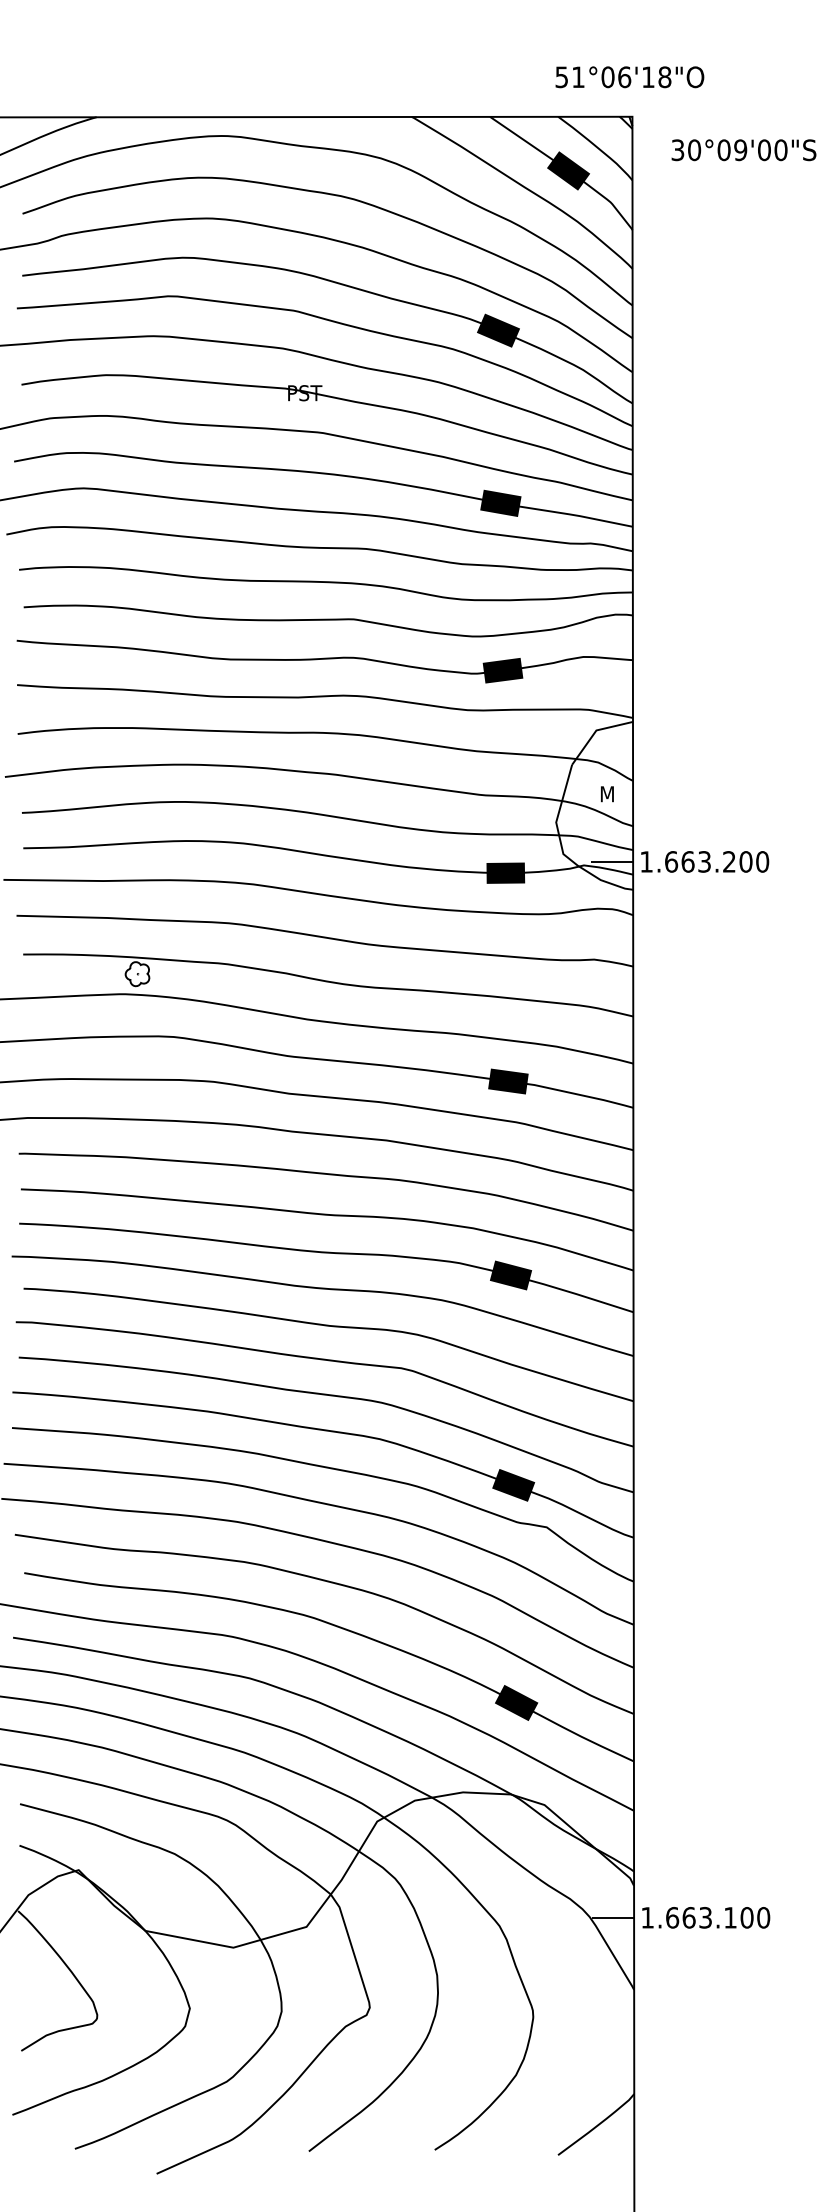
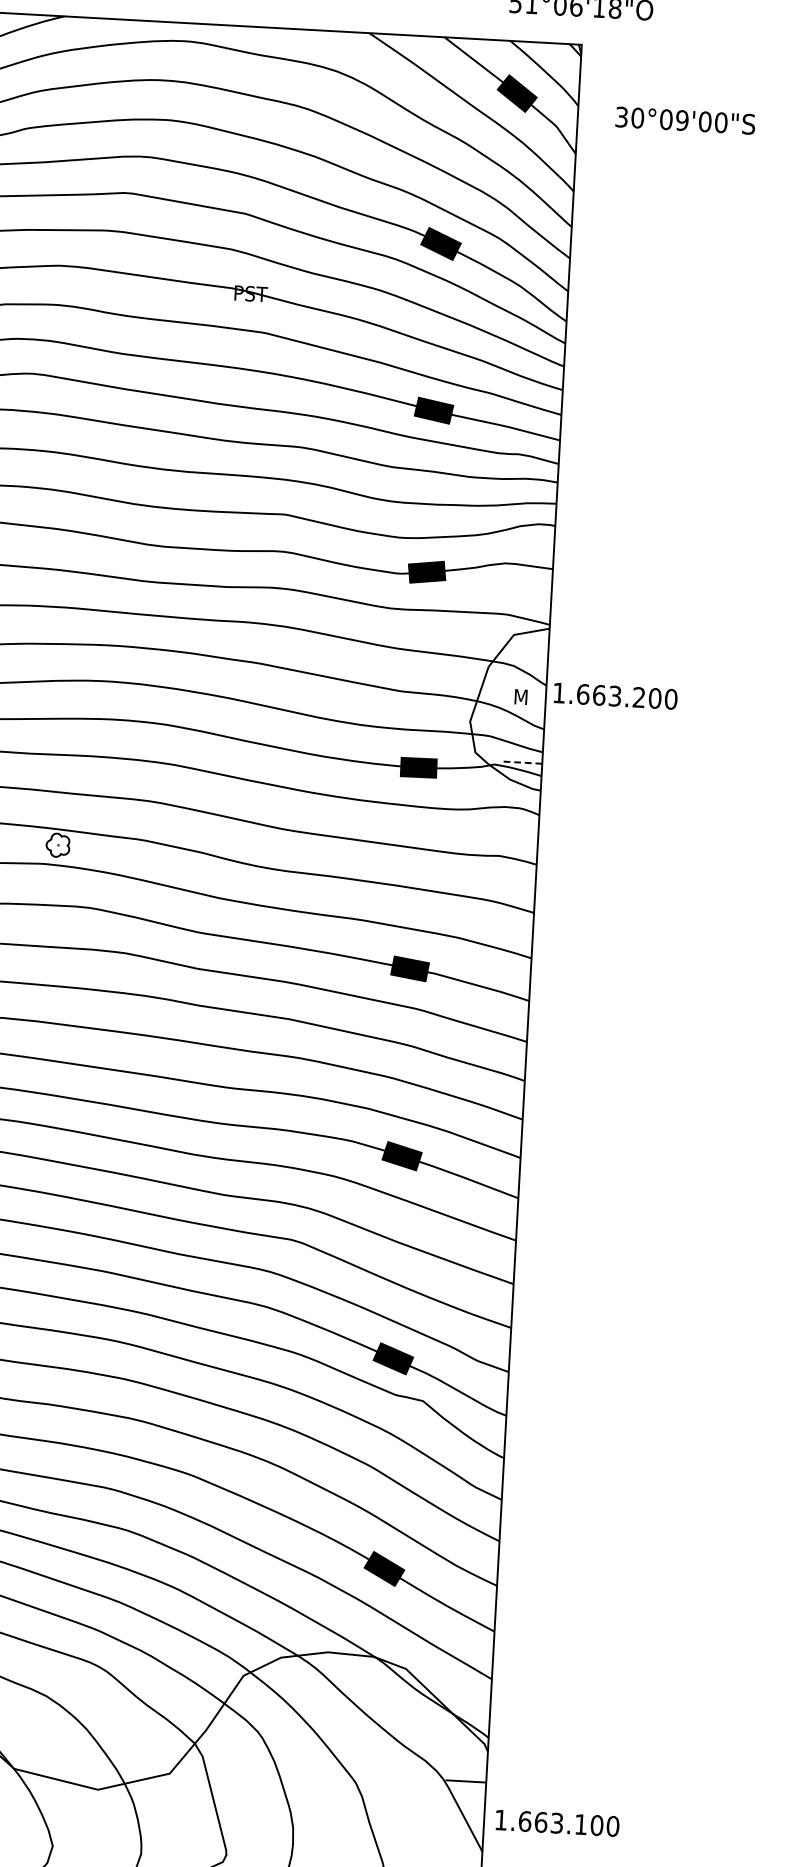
text: (743, 150) -> (685, 120), moved
line: (611, 861) -> (521, 762), solid -> dashed
text: (705, 861) -> (616, 695), moved
text: (706, 1917) -> (557, 1823), moved

